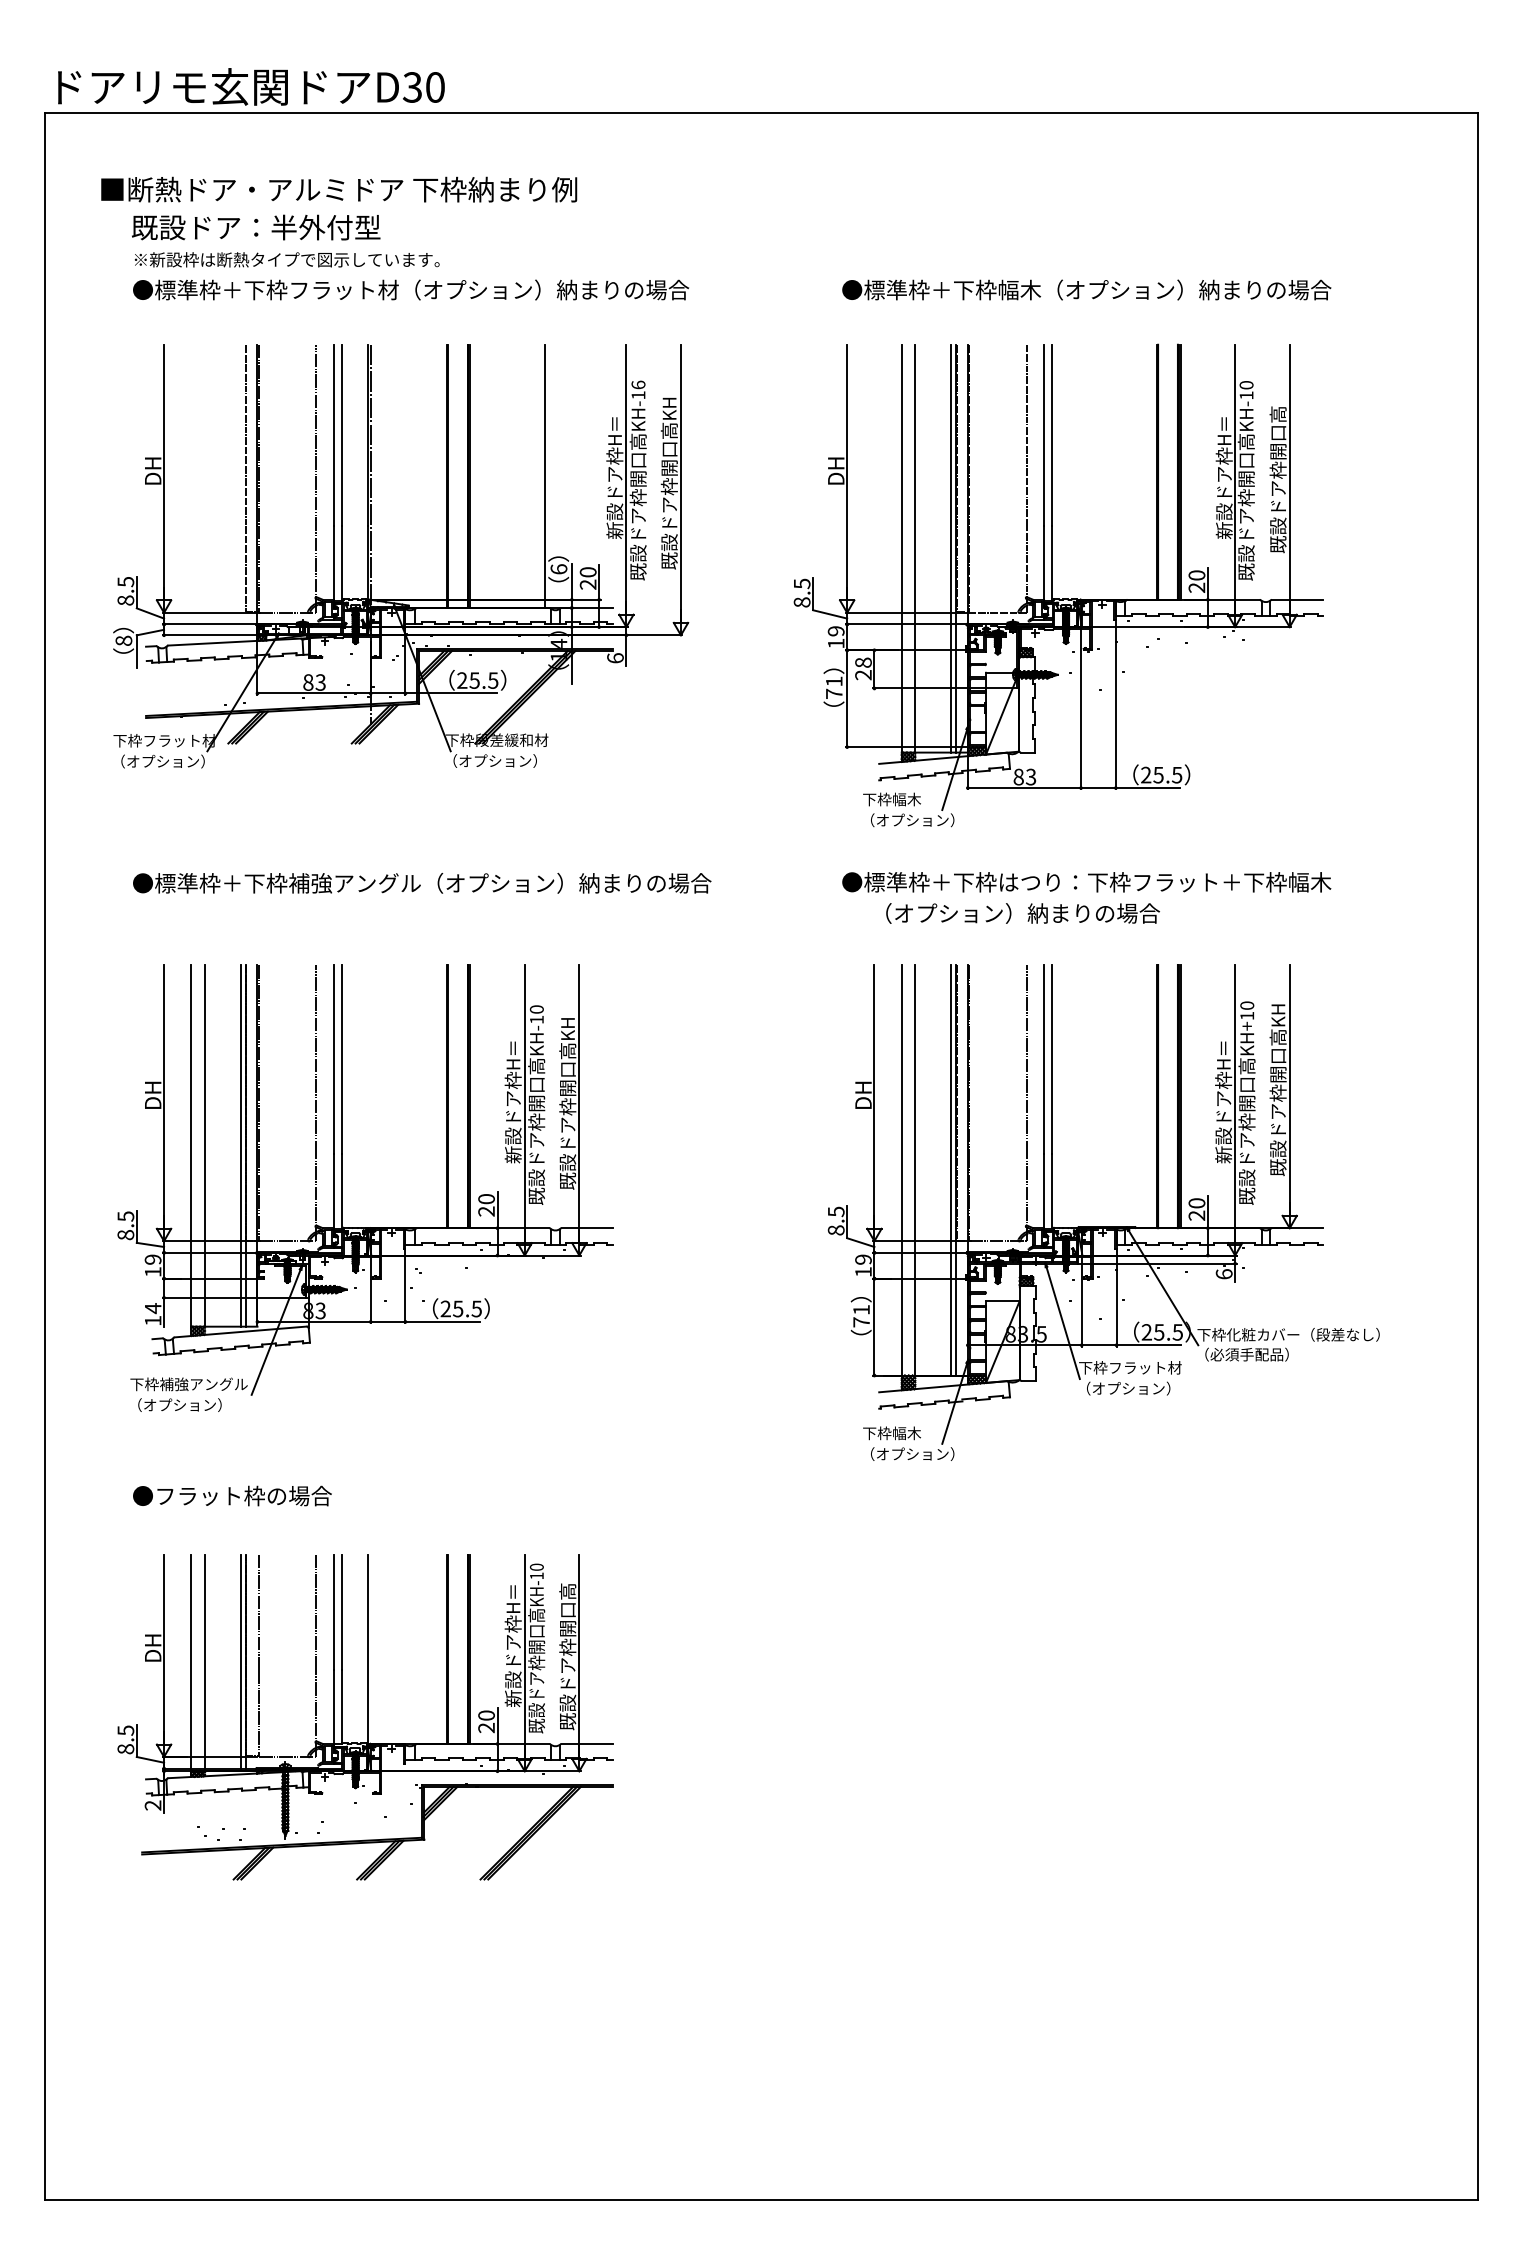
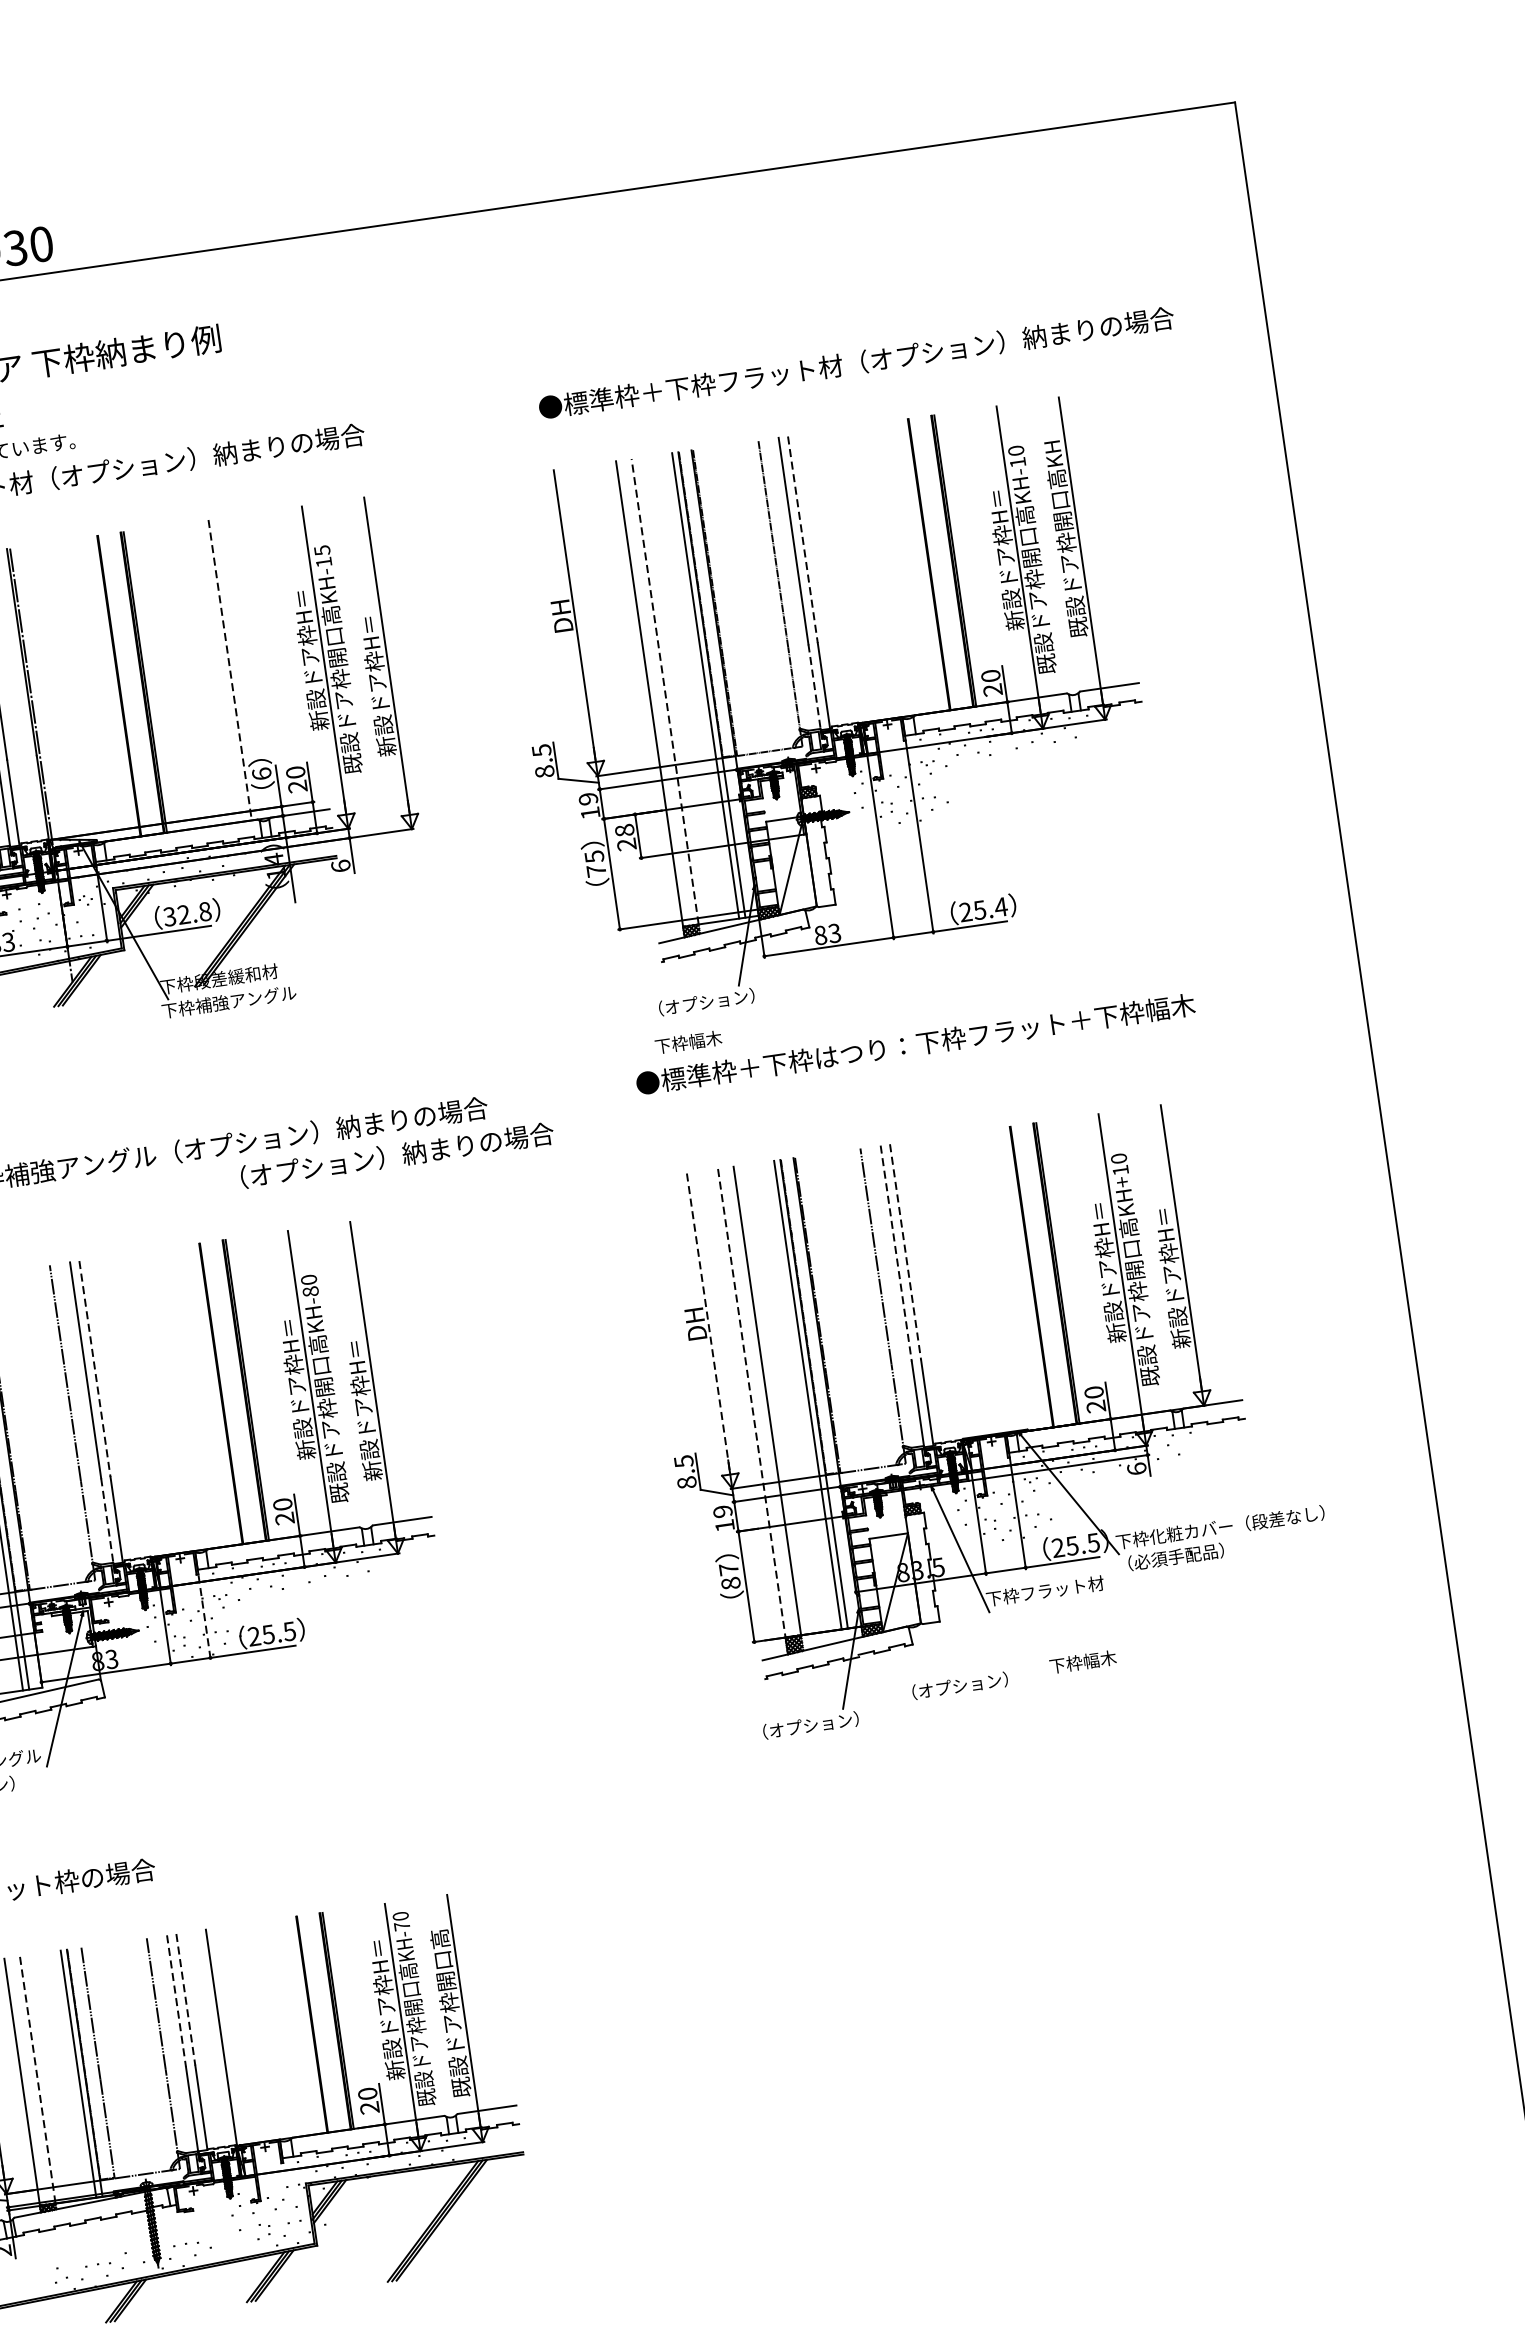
text: (1198, 289) -> (945, 349), ●標準枠＋下枠幅木（オプション）納まりの場合 -> ●標準枠＋下枠フラット材（オプション）納まりの場合
text: (638, 384) -> (322, 549), KH-16 -> KH-15
text: (1278, 392) -> (1053, 453), 既設ドア枠開口高 -> 既設ドア枠開口高KH
line: (1052, 435) -> (803, 540), solid -> dashed
line: (544, 476) -> (230, 670), solid -> dashed
text: (668, 483) -> (372, 657), 既設ドア枠開口高KH -> 新設ドア枠H＝
line: (915, 548) -> (665, 691), solid -> dashed
line: (1044, 563) -> (814, 687), solid -> dashed
text: (477, 680) -> (187, 914), 25.5 -> 32.8
text: (834, 681) -> (594, 856), 71 -> 75
text: (502, 760) -> (228, 1001), （オプション） -> 下枠補強アングル
text: (1176, 775) -> (1000, 907), 25.5 -> 25.4
text: (891, 799) -> (687, 1042), moved
text: (1022, 913) -> (396, 1155), moved
text: (536, 1019) -> (310, 1291), KH-10 -> KH-80
line: (342, 1059) -> (95, 1368), solid -> dashed
line: (1044, 1059) -> (896, 1253), solid -> dashed
line: (1052, 1059) -> (905, 1252), solid -> dashed
text: (1277, 1090) -> (1167, 1250), 既設ドア枠開口高KH -> 新設ドア枠H＝
line: (874, 1095) -> (708, 1322), solid -> dashed
text: (567, 1103) -> (359, 1382), 既設ドア枠開口高KH -> 新設ドア枠H＝
line: (901, 1170) -> (751, 1403), solid -> dashed
line: (333, 1191) -> (106, 1520), solid -> dashed
line: (405, 1286) -> (204, 1617), solid -> dashed
text: (861, 1315) -> (729, 1575), 71 -> 87
text: (1128, 1388) -> (959, 1685), moved
text: (891, 1433) -> (1082, 1662), moved
text: (536, 1575) -> (401, 1925), KH-10 -> KH-70
line: (333, 1612) -> (176, 2001), solid -> dashed
line: (342, 1612) -> (186, 1999), solid -> dashed
line: (205, 1662) -> (38, 2079), solid -> dashed

